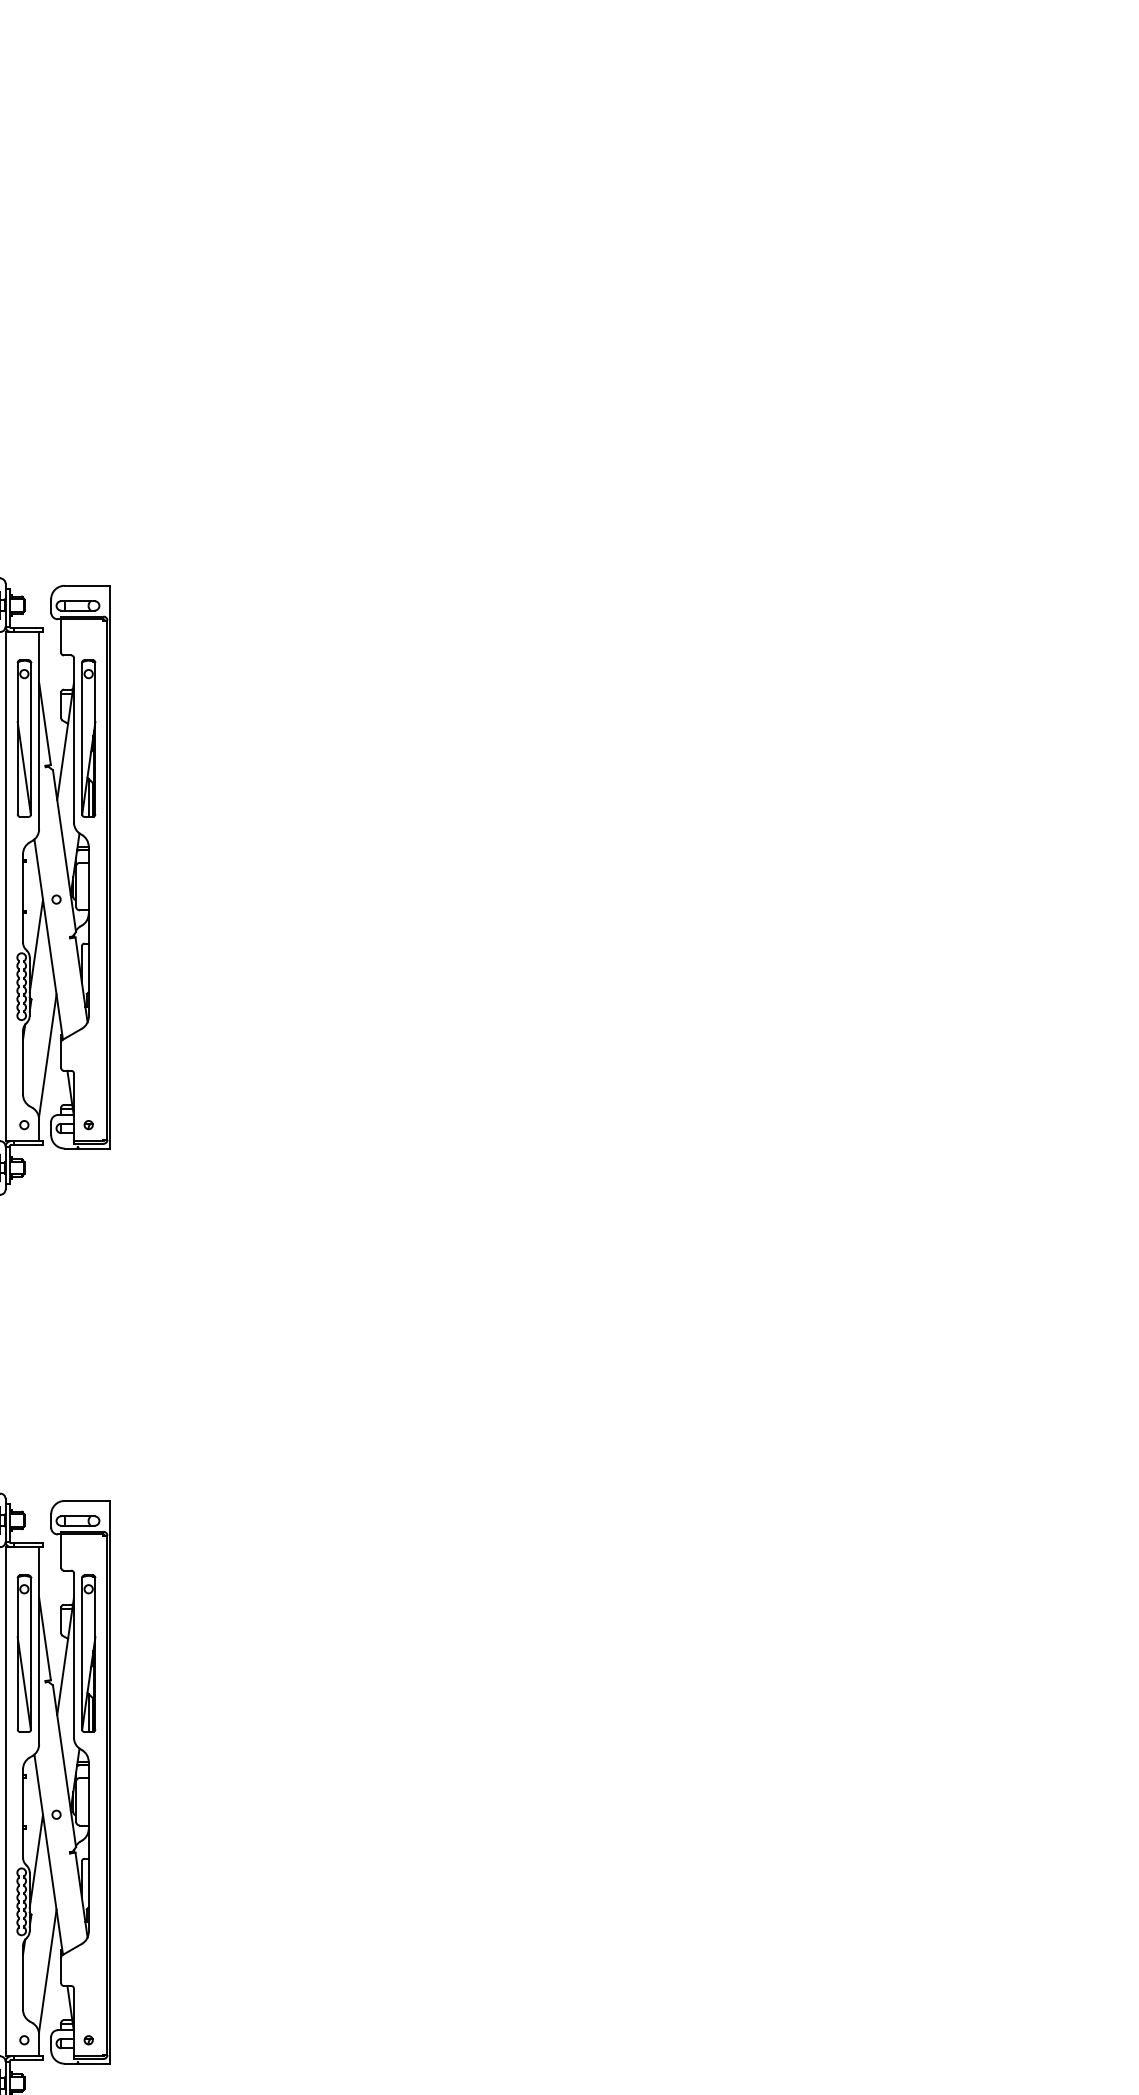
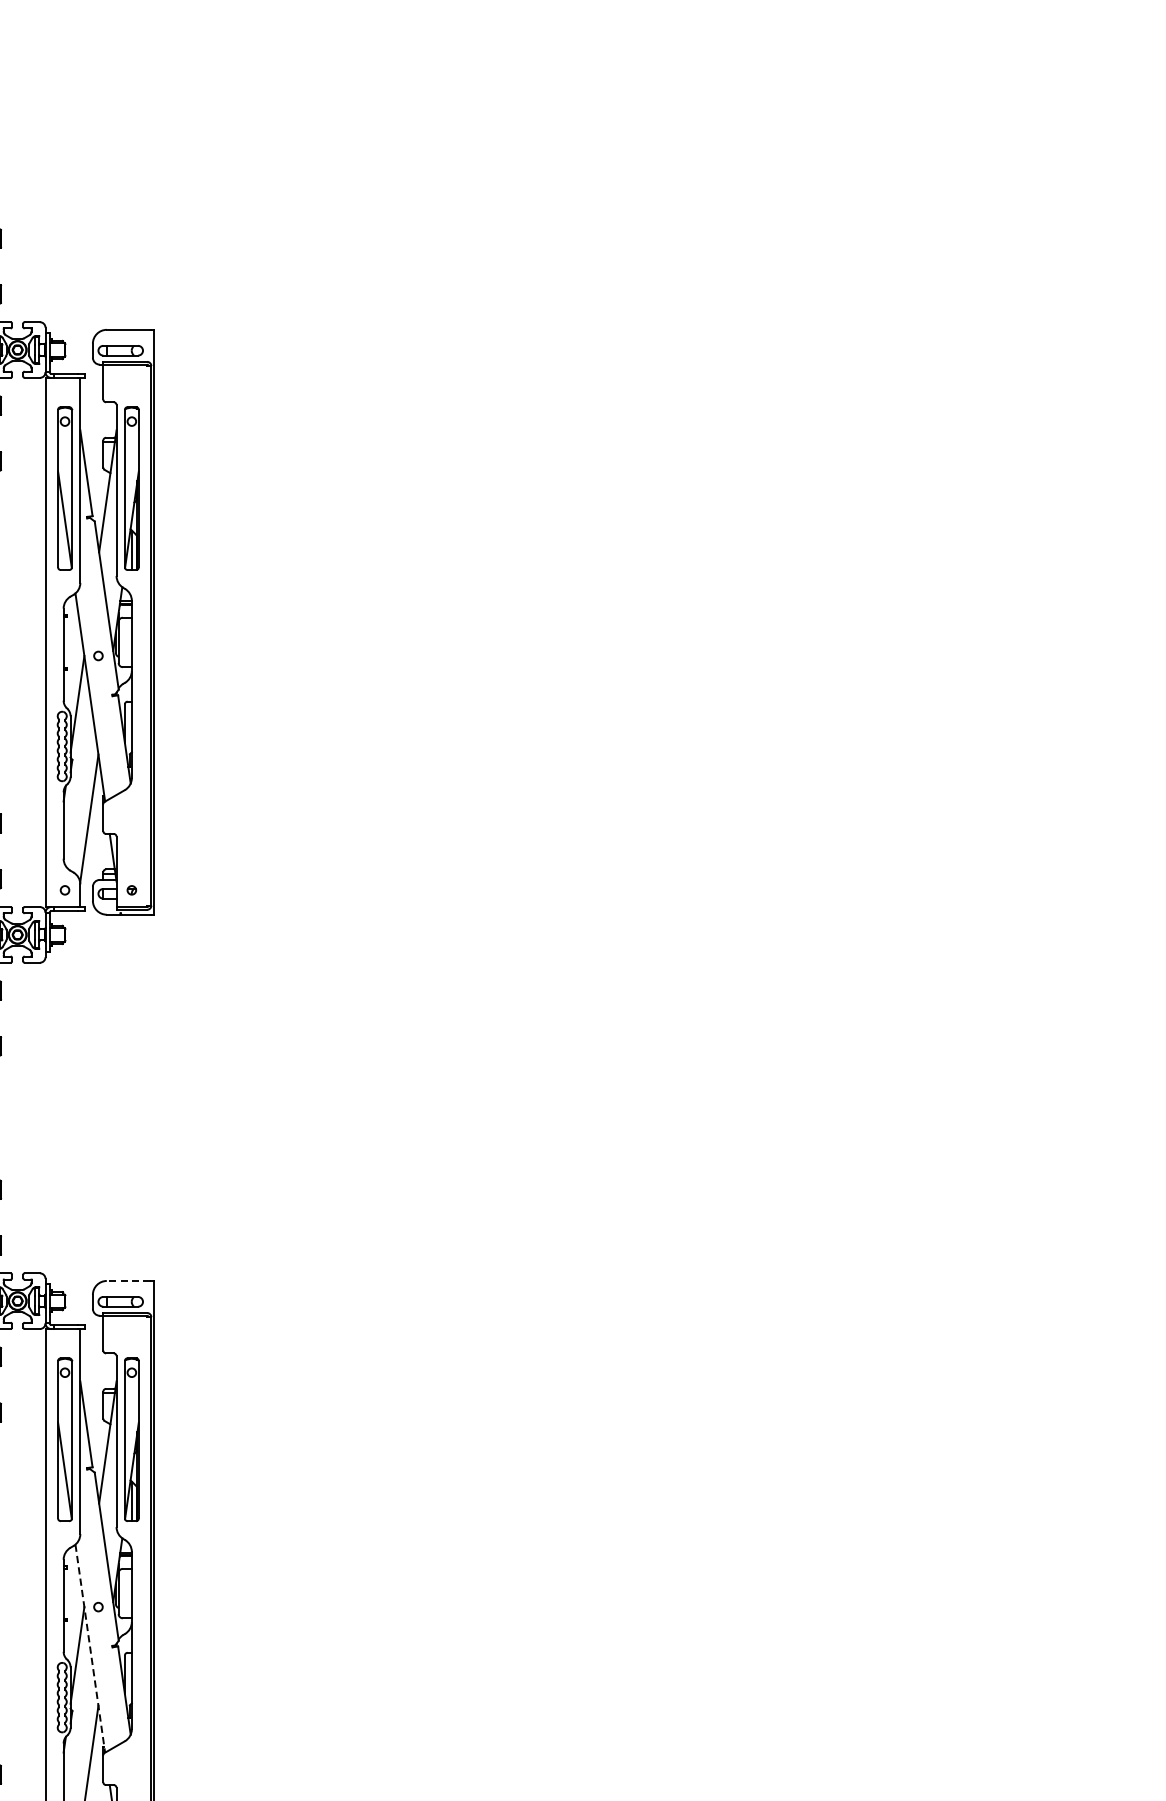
line: (85, 1500) -> (128, 1280), solid -> dashed
line: (48, 1855) -> (90, 1649), solid -> dashed

